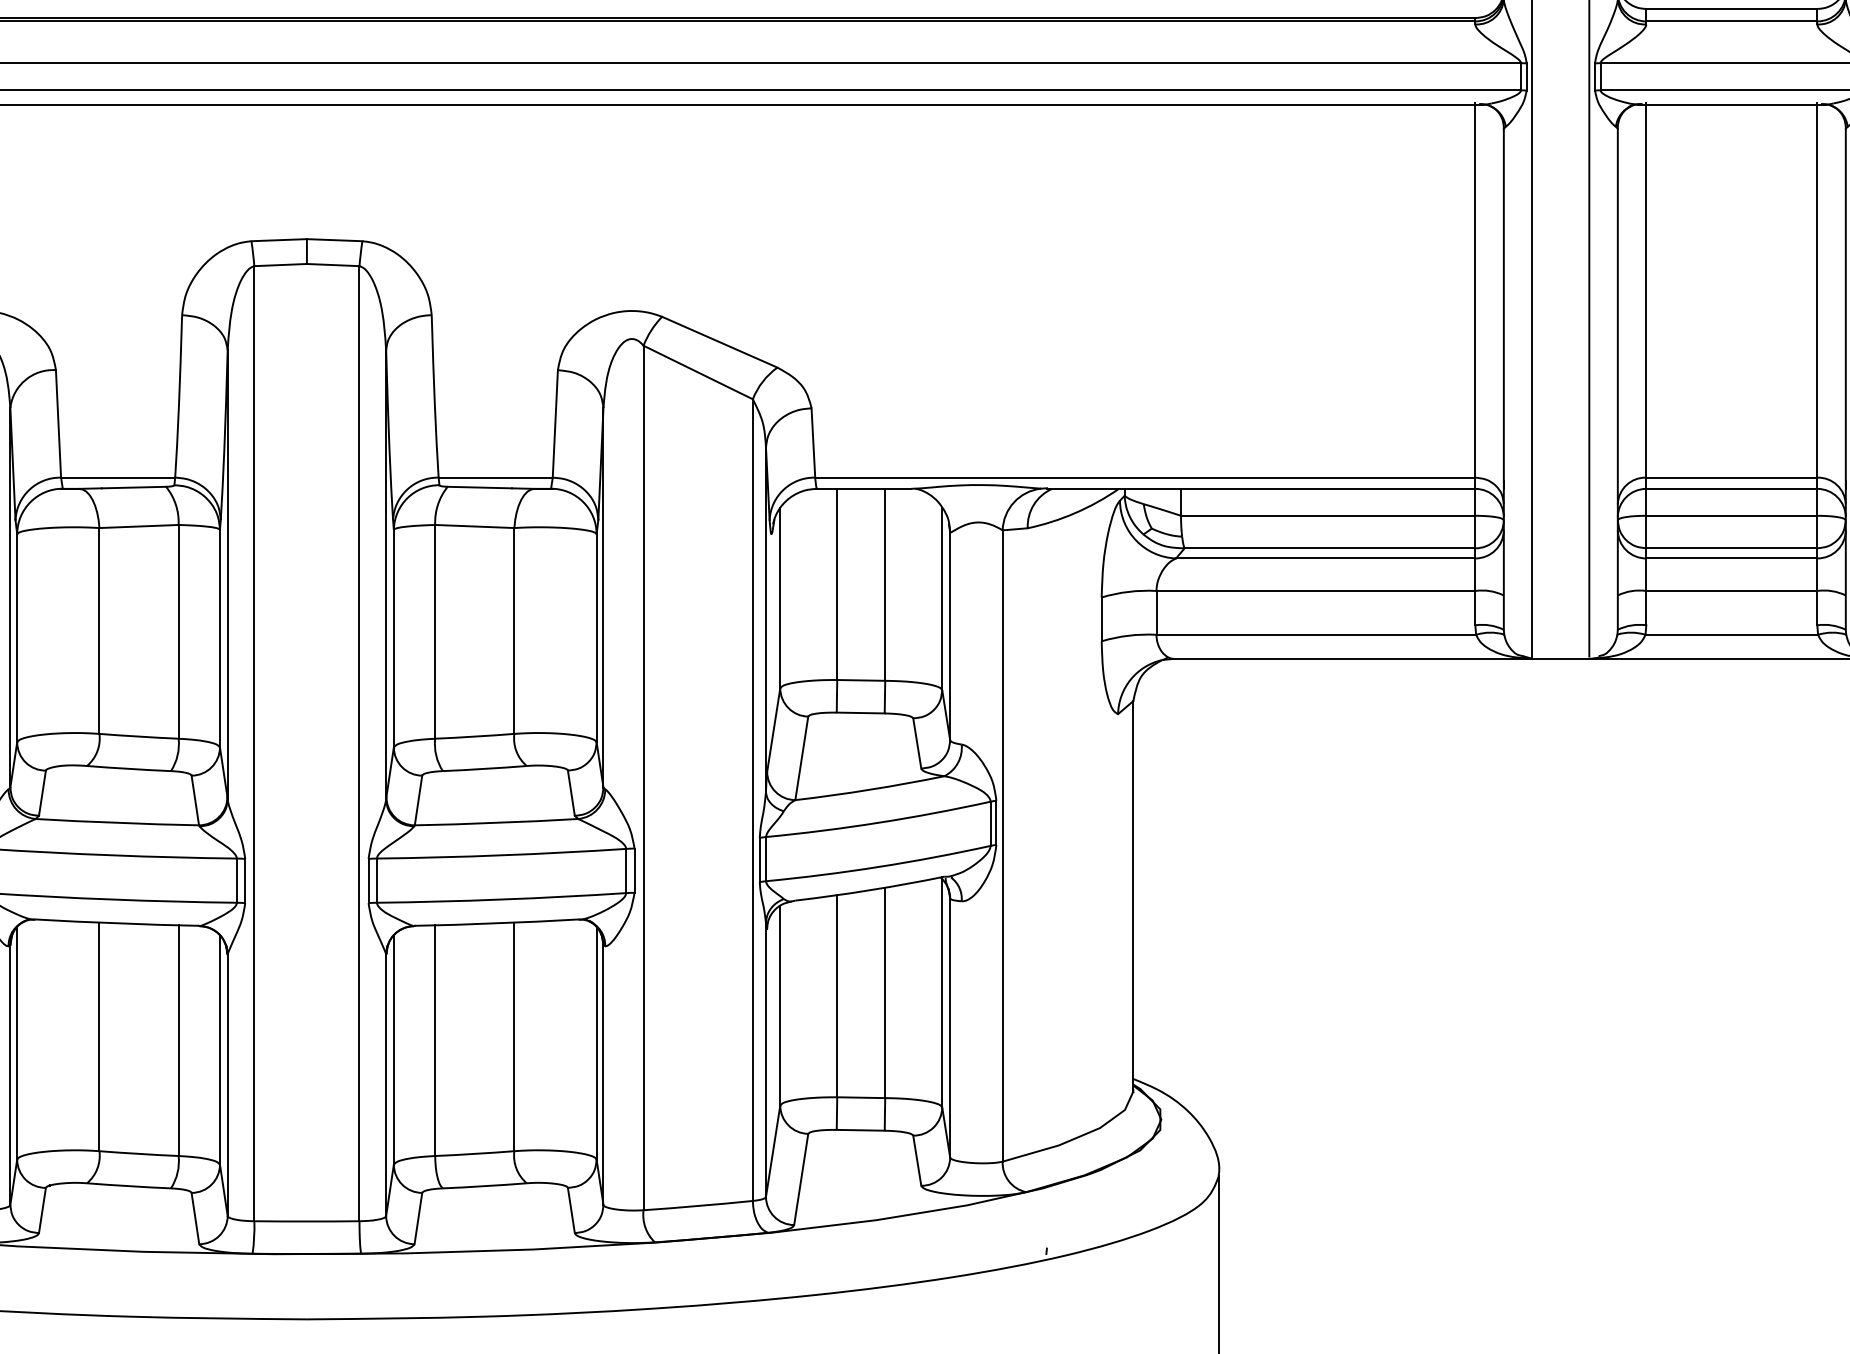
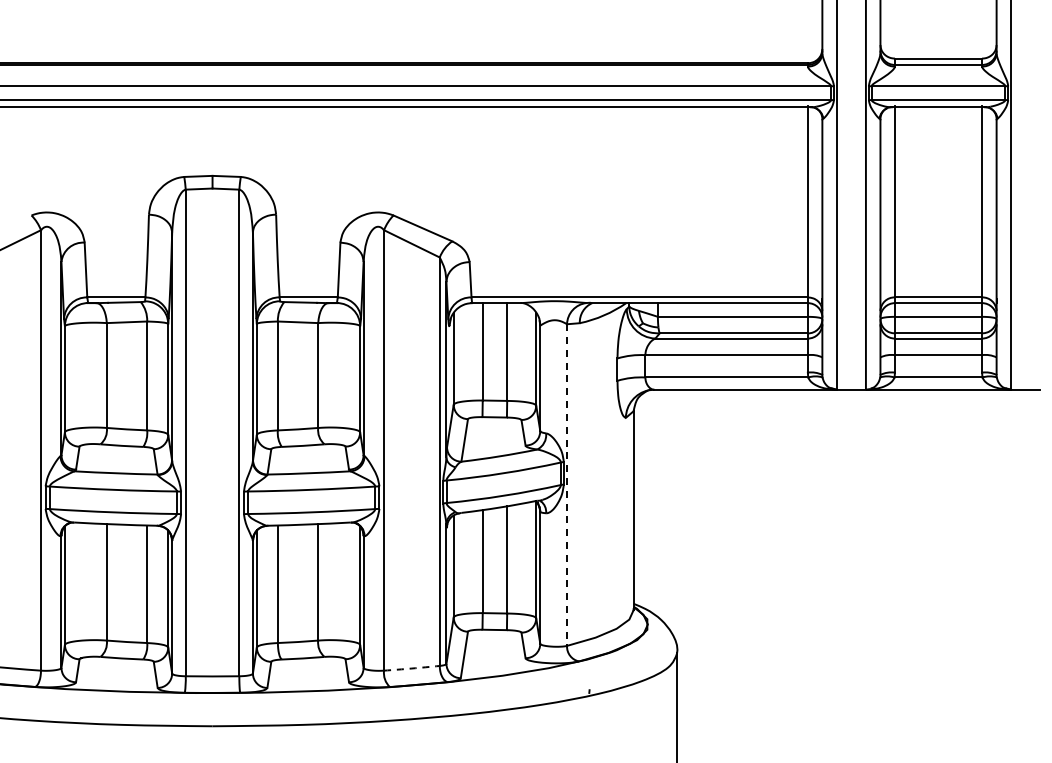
line: (1003, 846) -> (567, 485), solid -> dashed
arc: (697, 1205) -> (411, 668), solid -> dashed

